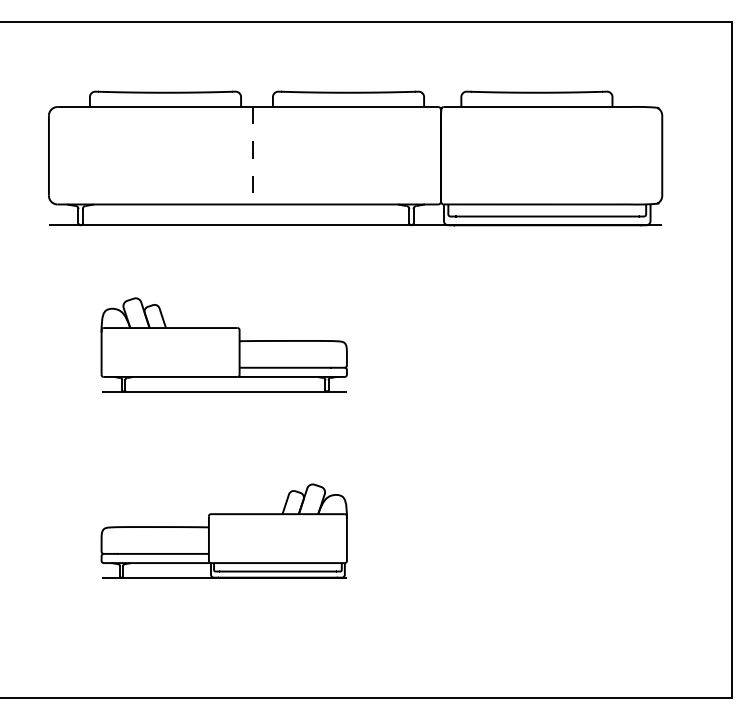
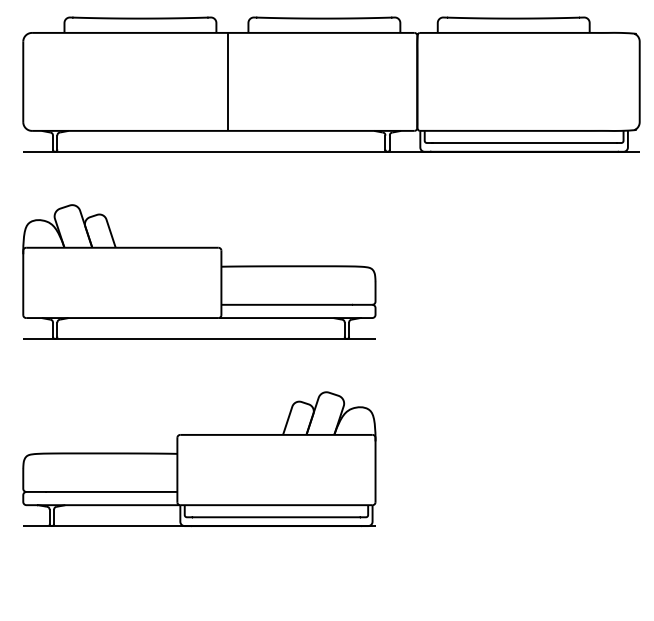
line: (252, 155) -> (227, 81), dashed -> solid
part: (224, 344) -> (199, 271), size x1.43
part: (224, 530) -> (199, 458), size x1.43

